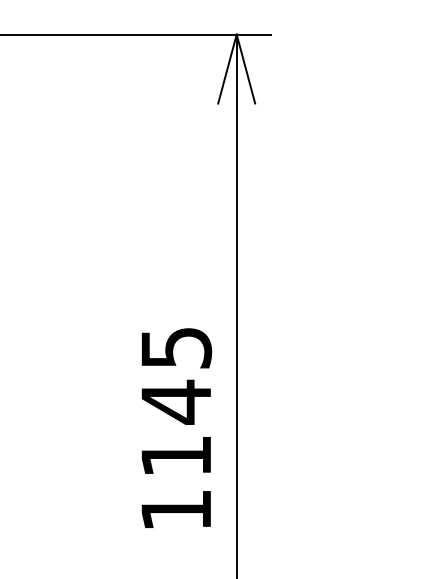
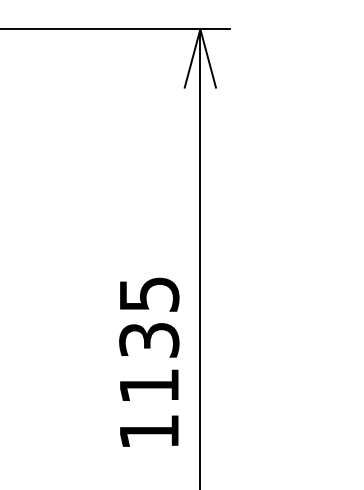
text: (176, 402) -> (149, 340), 1145 -> 1135

